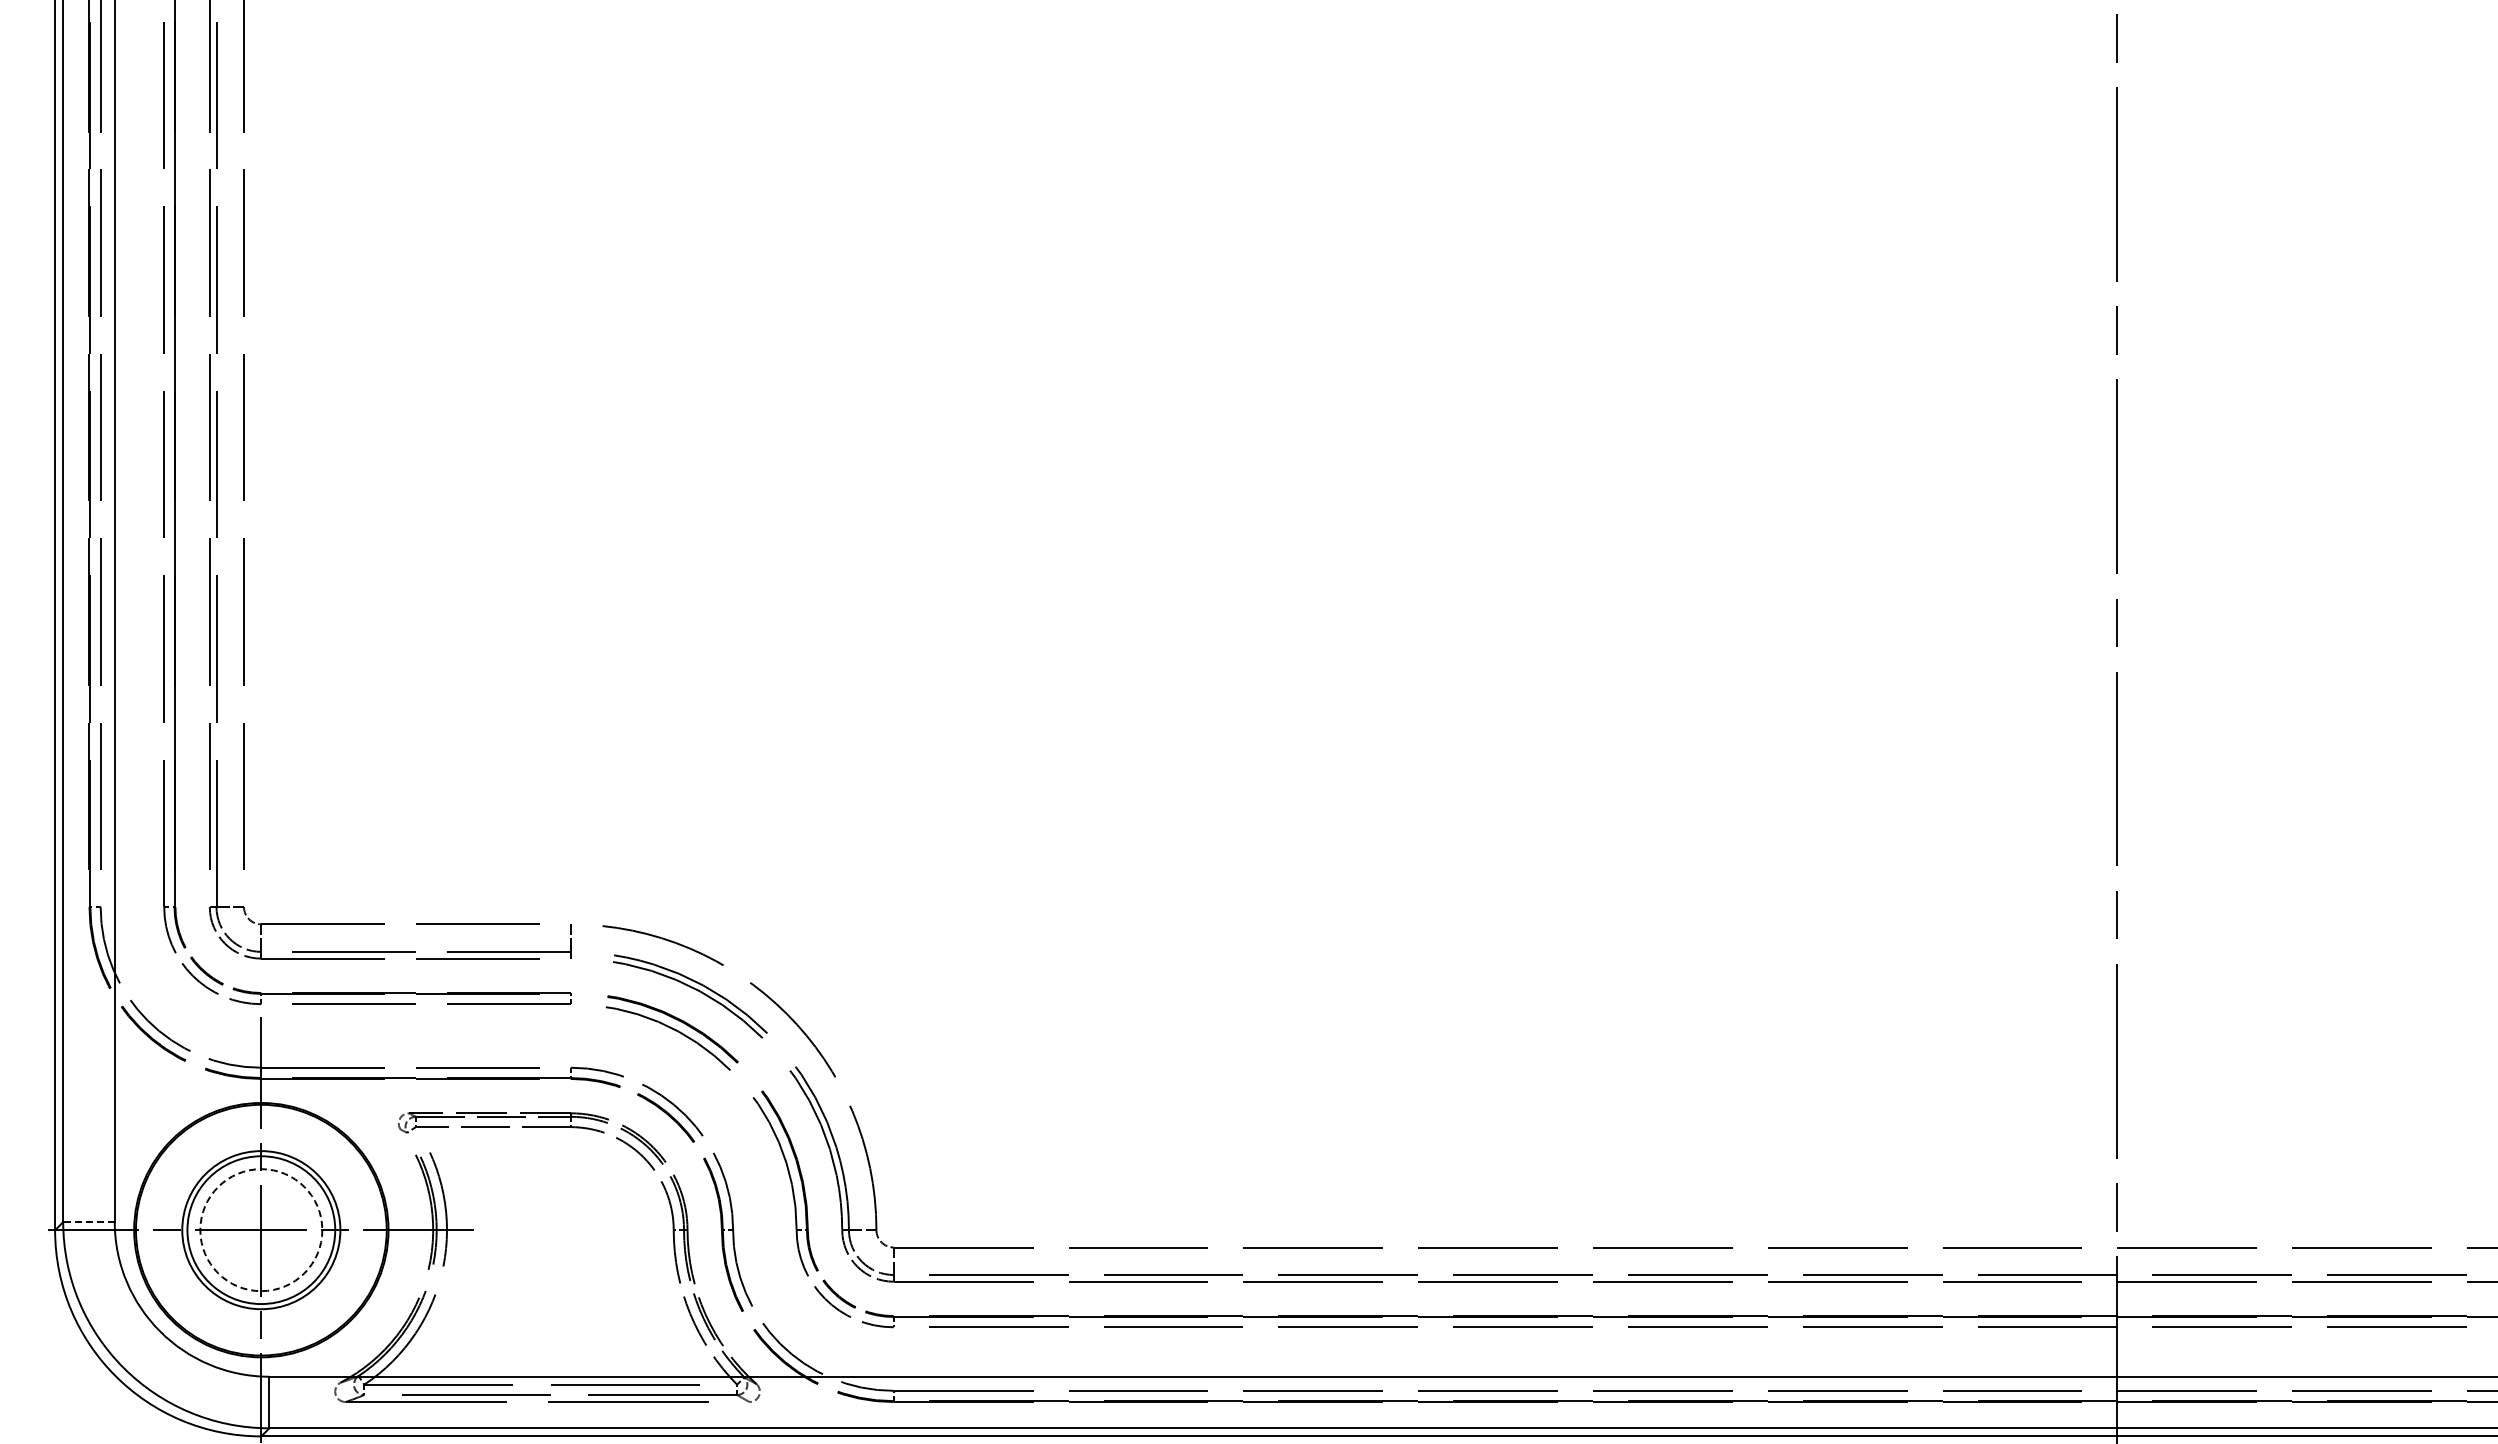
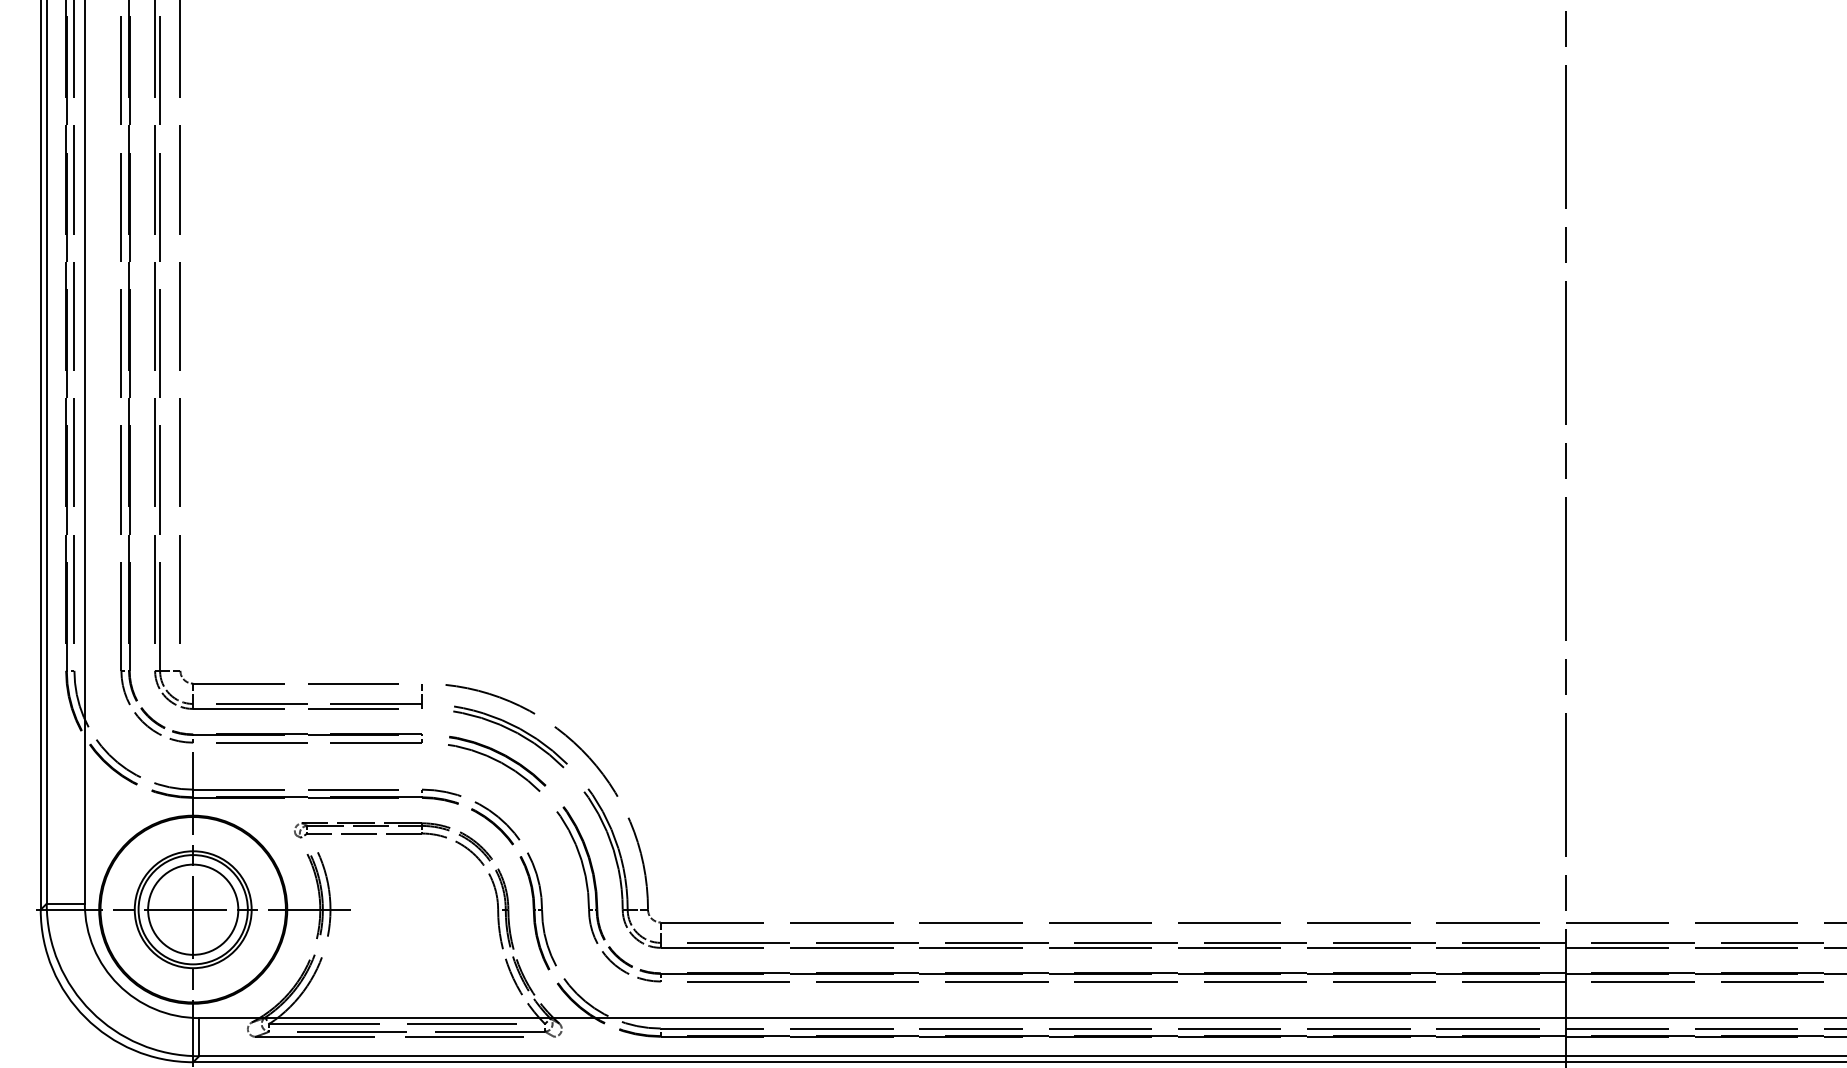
line: (89, 1222) -> (66, 904), dashed -> solid
circle: (261, 1230) -> (193, 909), dashed -> solid

